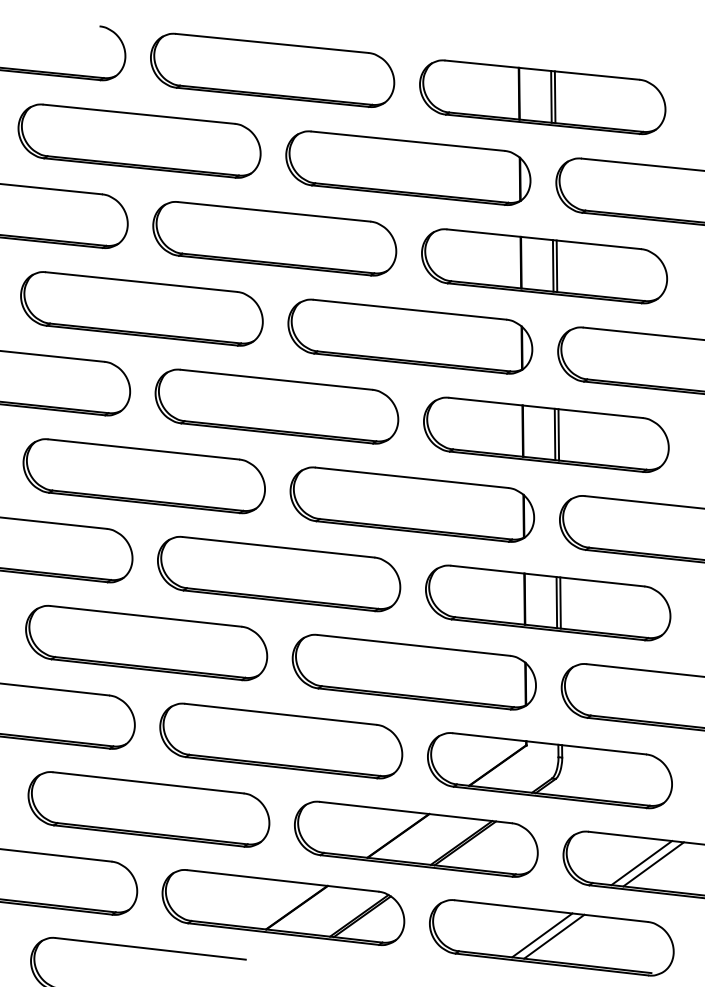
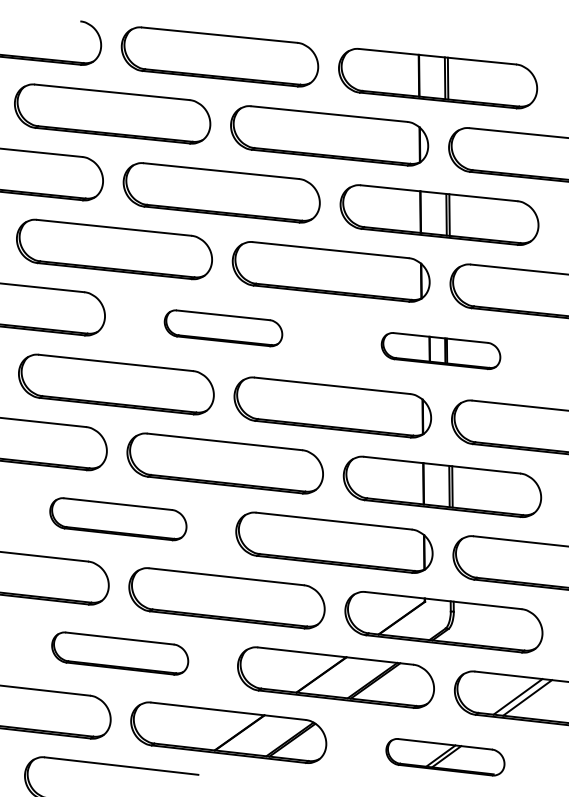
part: (276, 406) -> (223, 328), size x0.6
part: (546, 434) -> (441, 350), size x0.6
part: (146, 642) -> (118, 518), size x0.7
part: (148, 809) -> (119, 653), size x0.7
part: (551, 937) -> (445, 756), size x0.6

